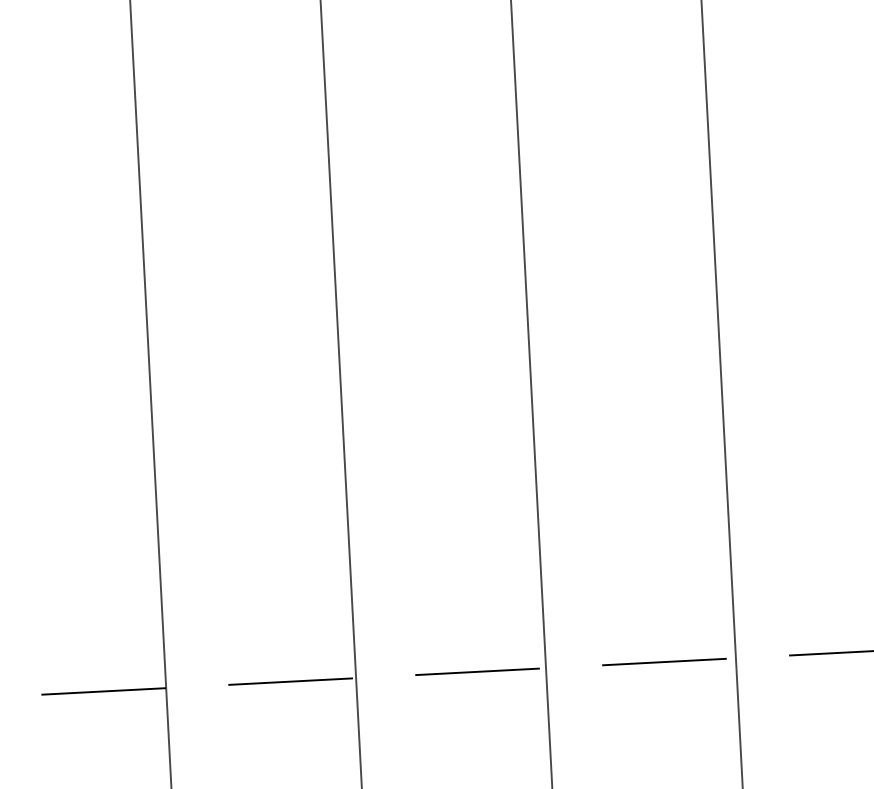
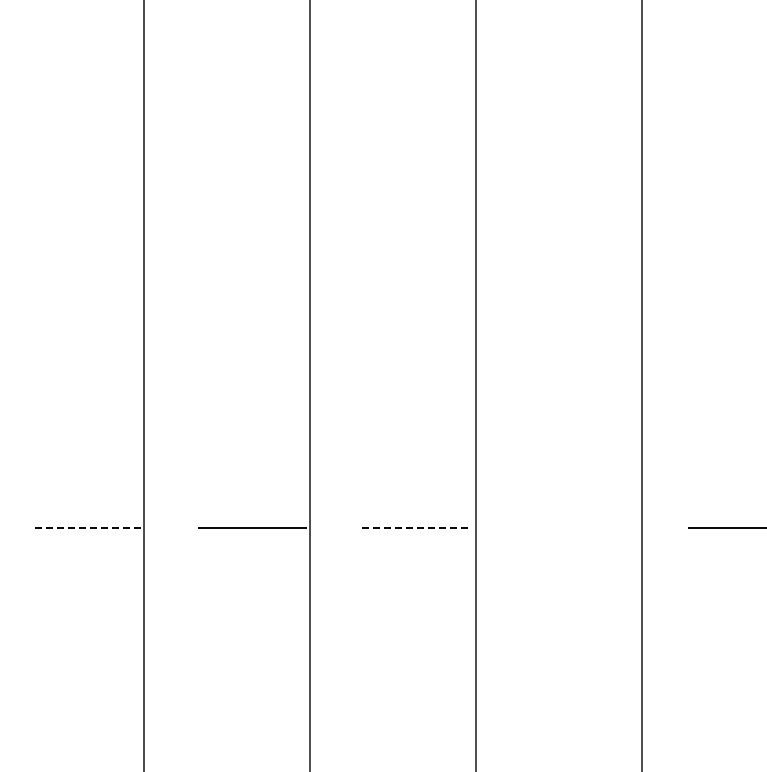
line: (664, 661) -> (579, 527), removed
line: (478, 672) -> (416, 528), solid -> dashed
line: (104, 691) -> (90, 528), solid -> dashed

